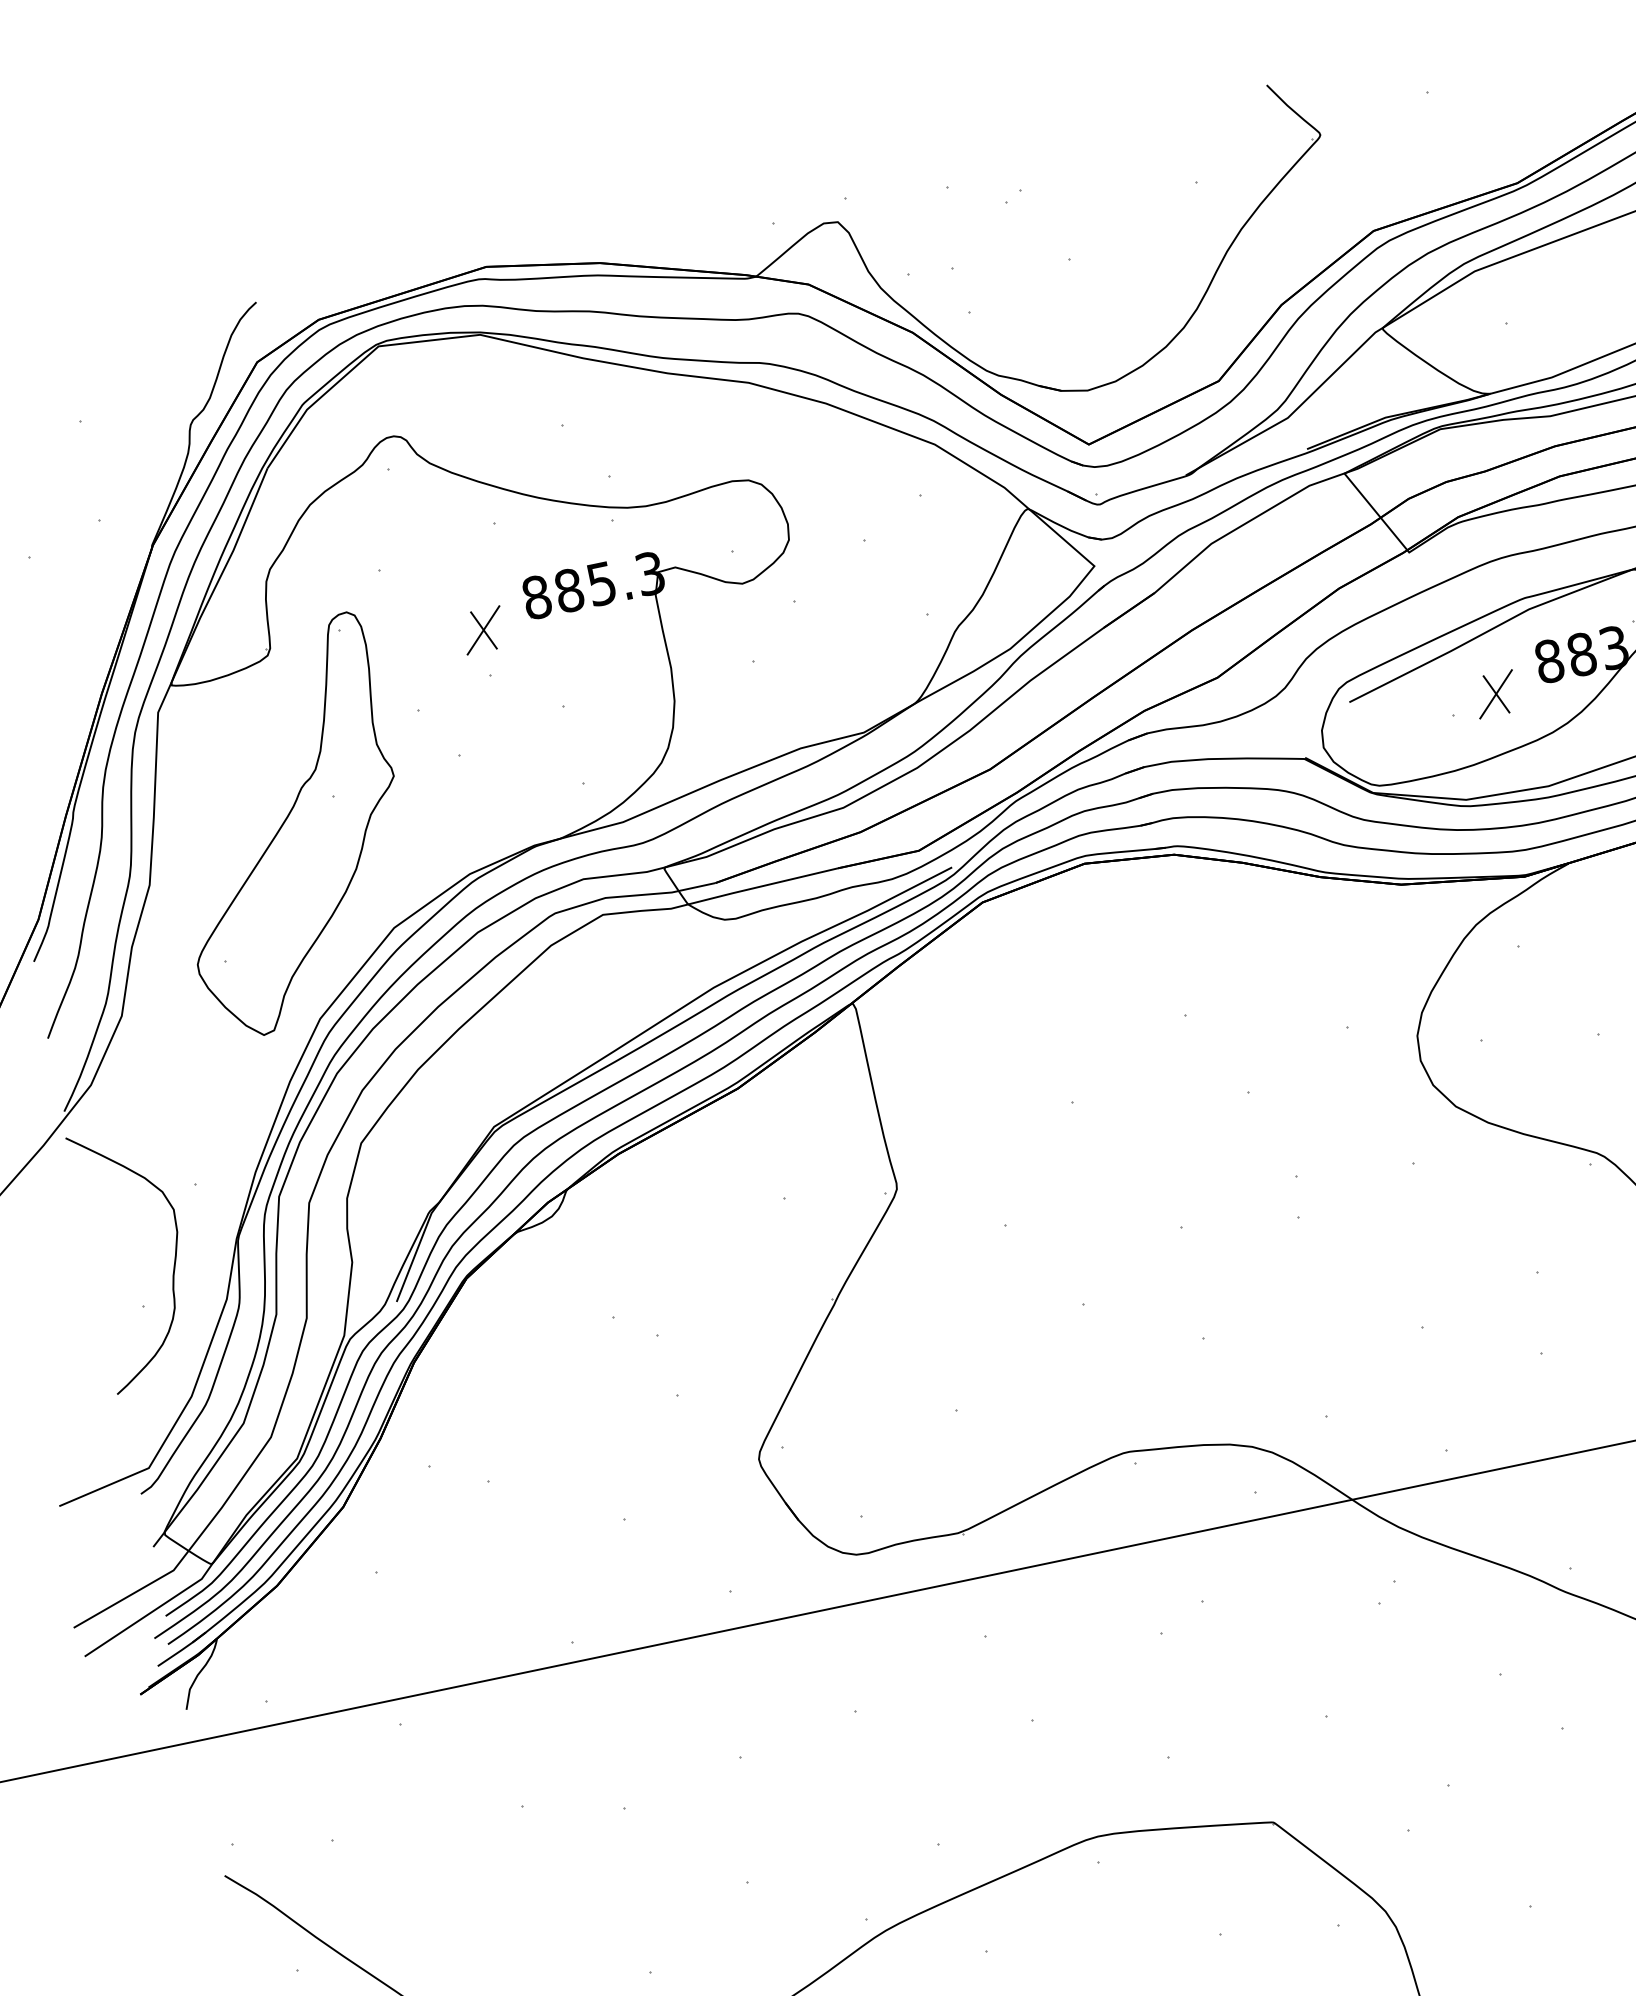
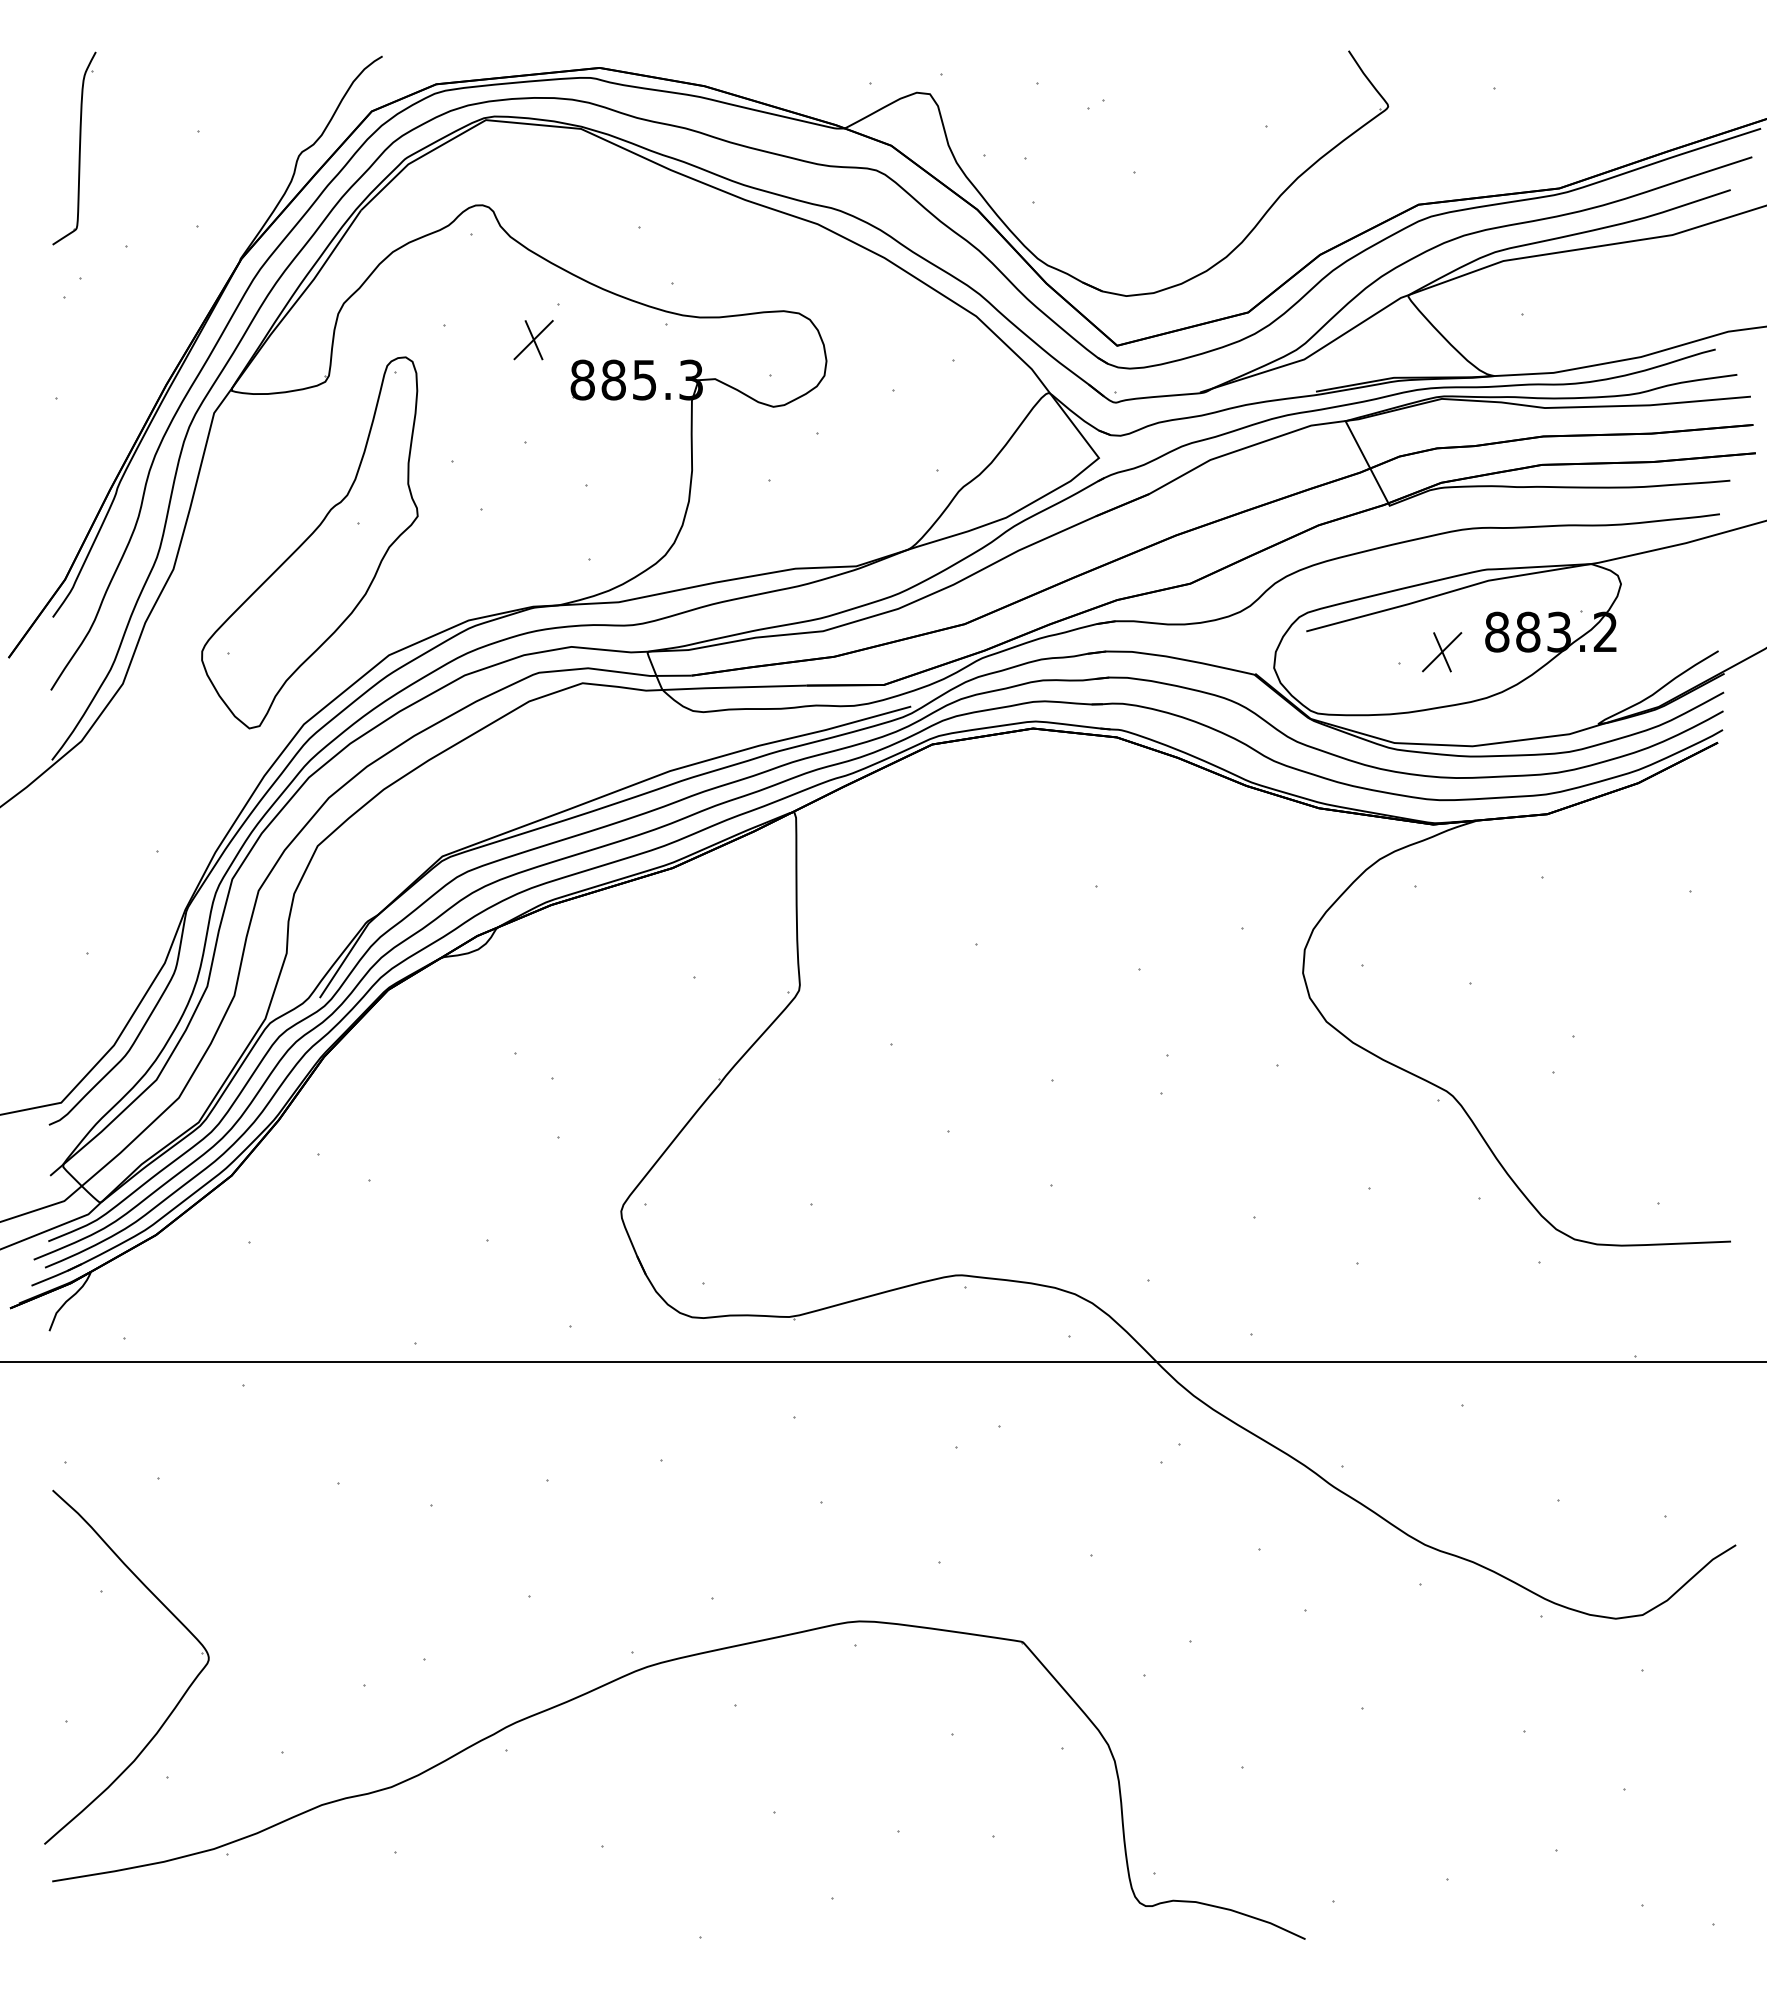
part: (483, 630) -> (533, 340), moved
curve: (174, 1259) -> (124, 916), removed

